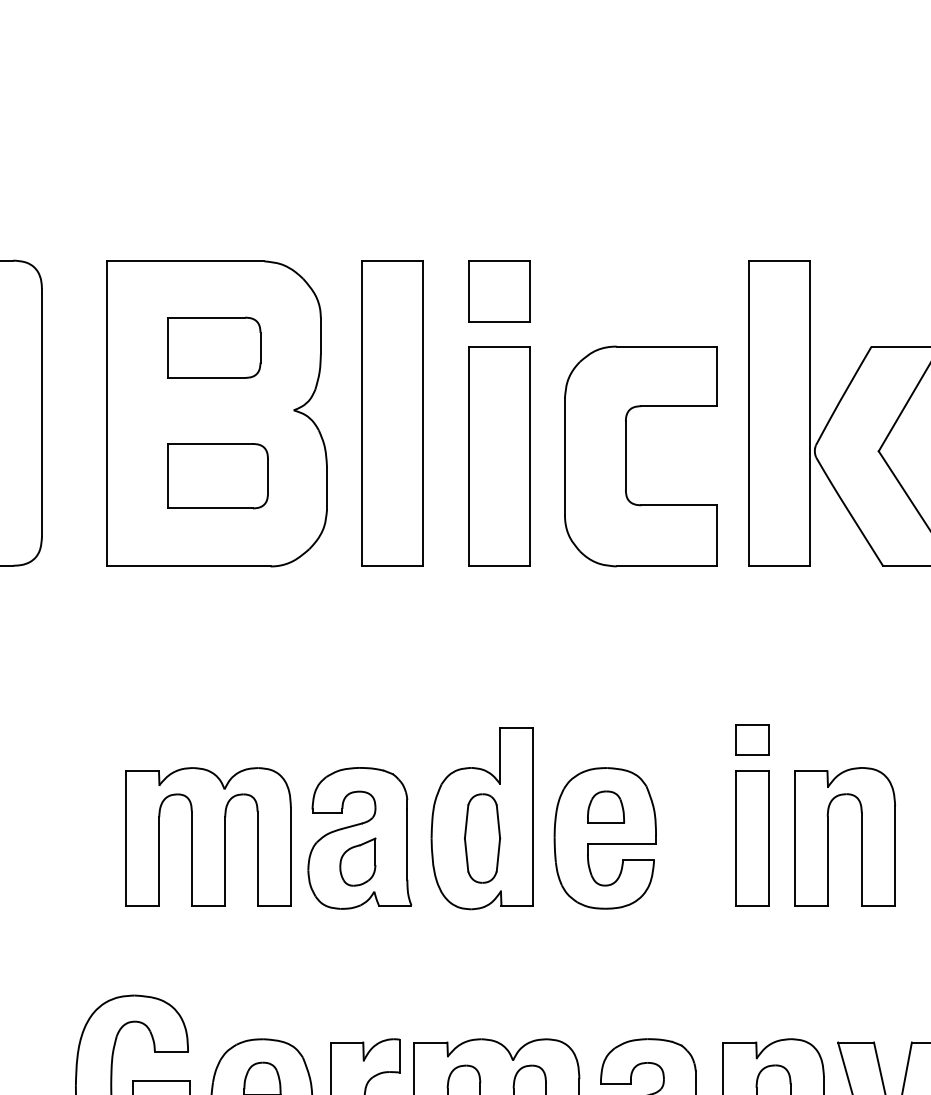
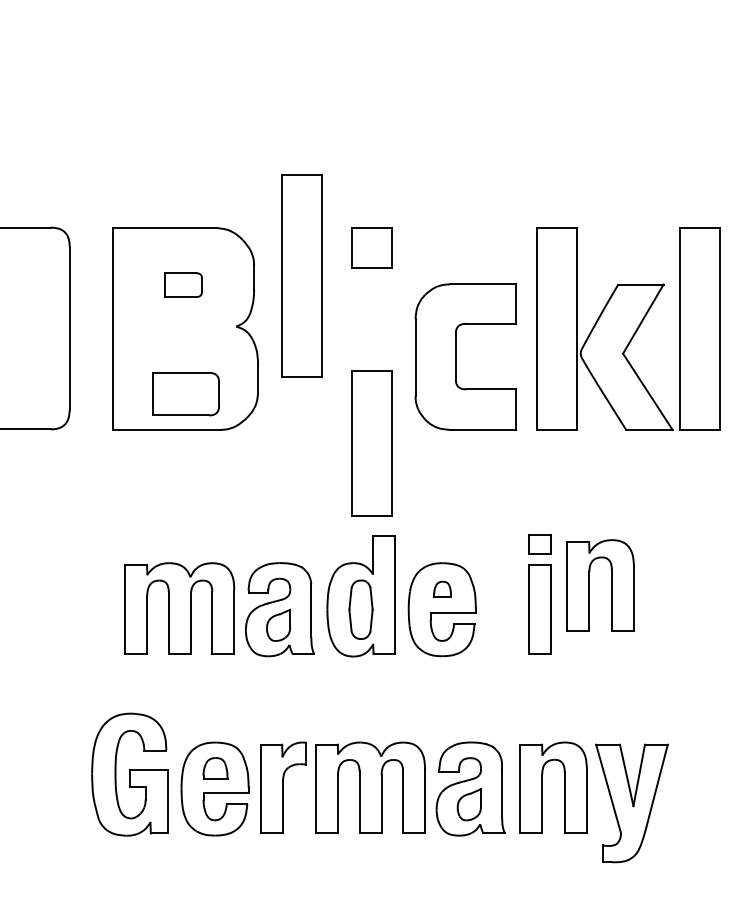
part: (214, 346) -> (183, 284), size x0.6
part: (392, 413) -> (301, 275), moved
part: (498, 457) -> (371, 443), moved
part: (217, 476) -> (185, 394), moved
part: (605, 806) -> (442, 588), size x0.7
part: (827, 836) -> (589, 585), moved

